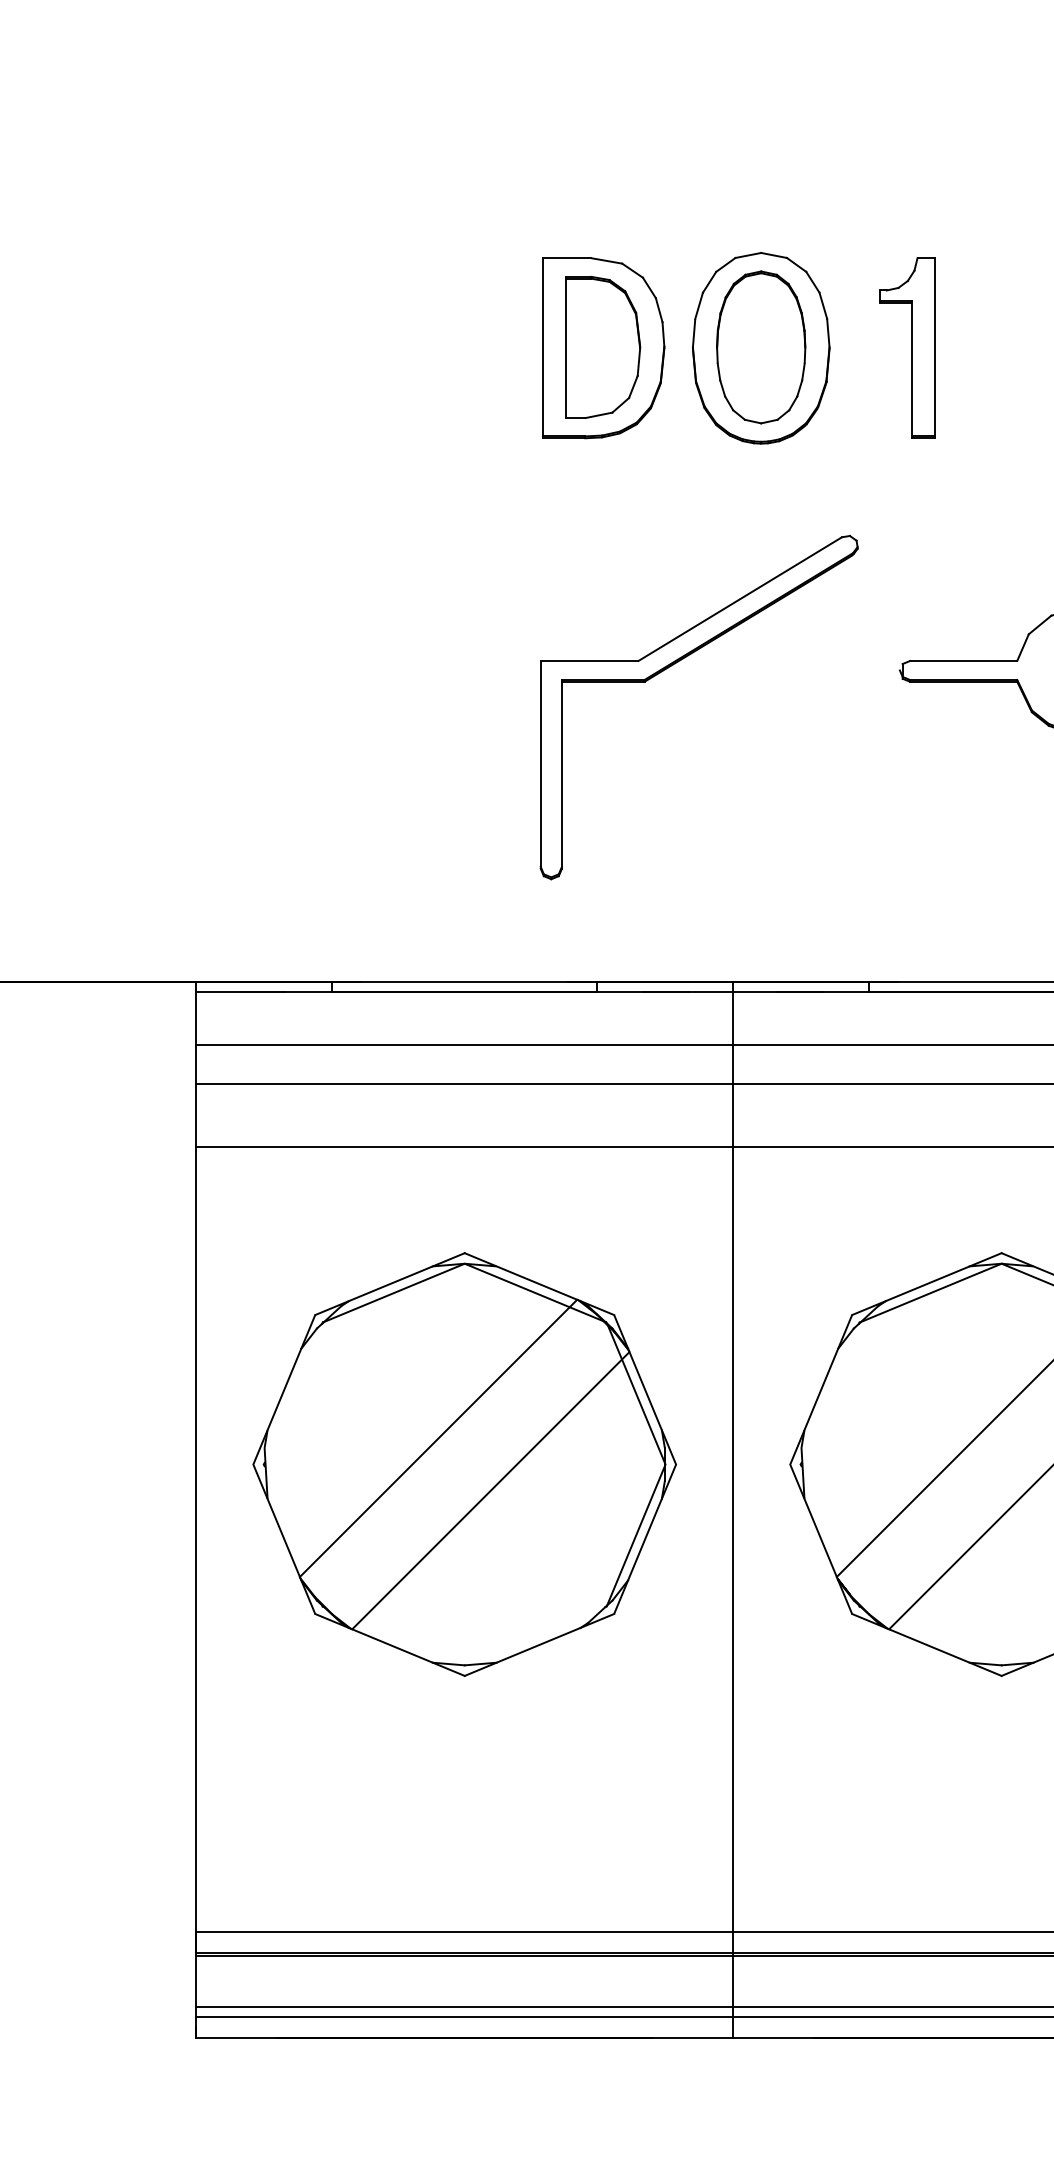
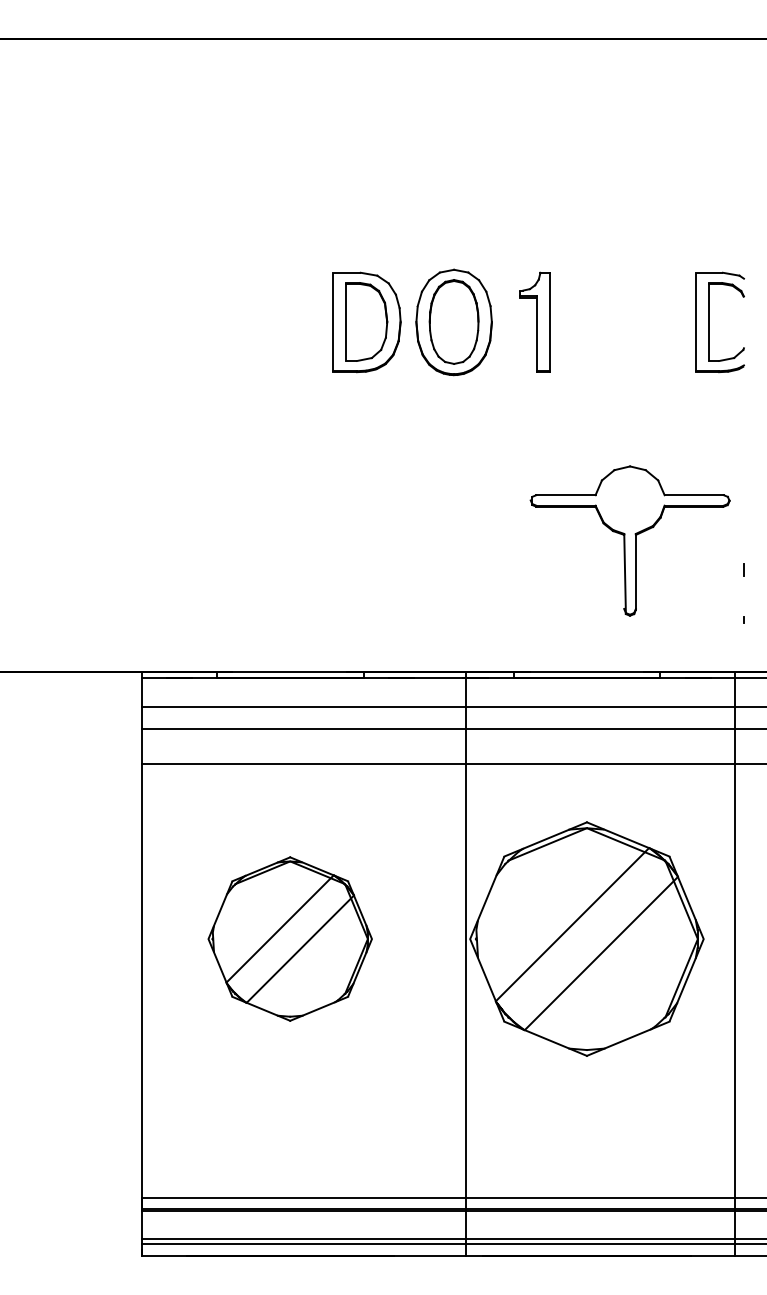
part: (673, 666) -> (405, 498), removed
part: (463, 1463) -> (289, 938), size x0.7
line: (732, 1510) -> (465, 964), moved

